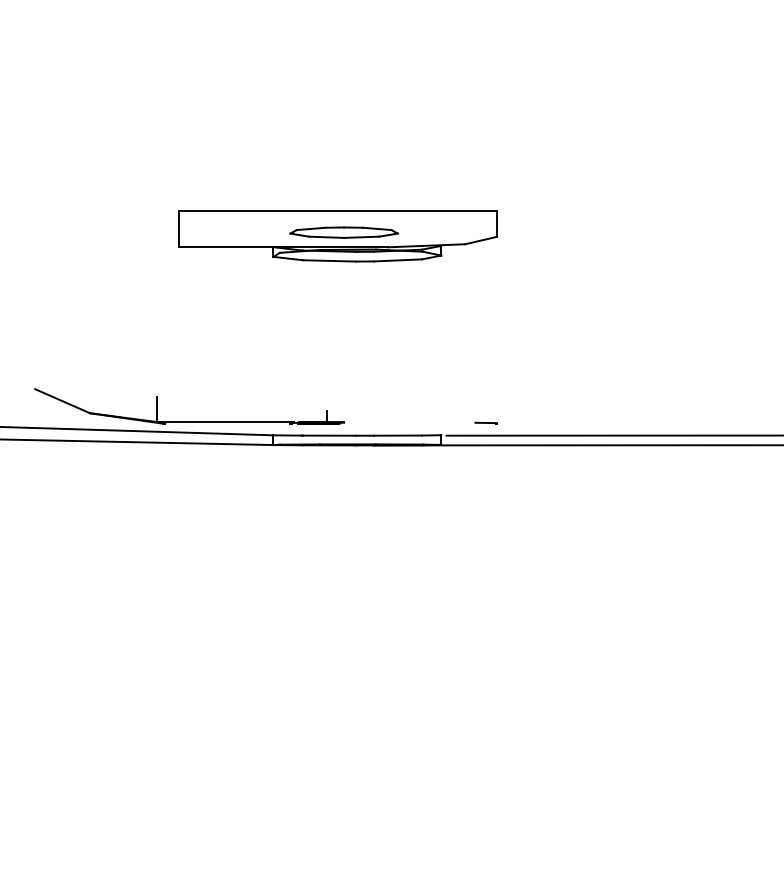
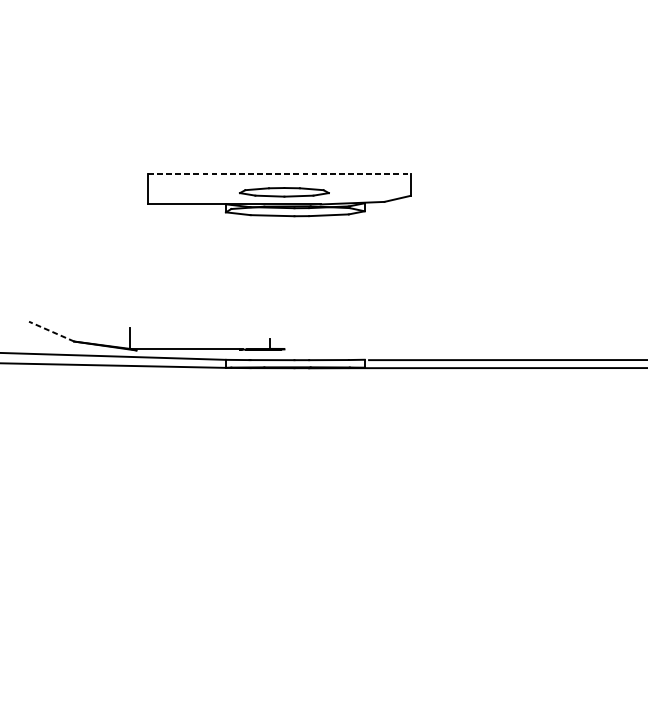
line: (338, 211) -> (279, 174), solid -> dashed
line: (62, 401) -> (51, 331), solid -> dashed
line: (485, 422) -> (401, 349), removed

